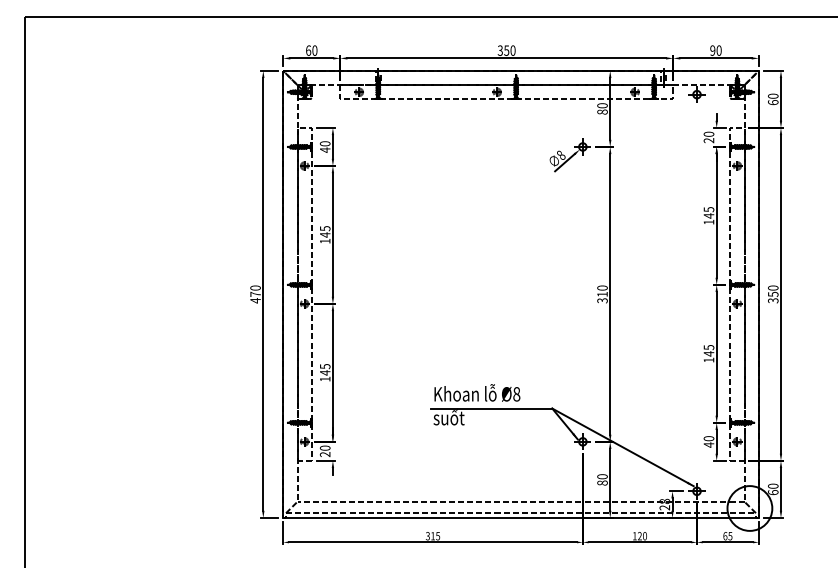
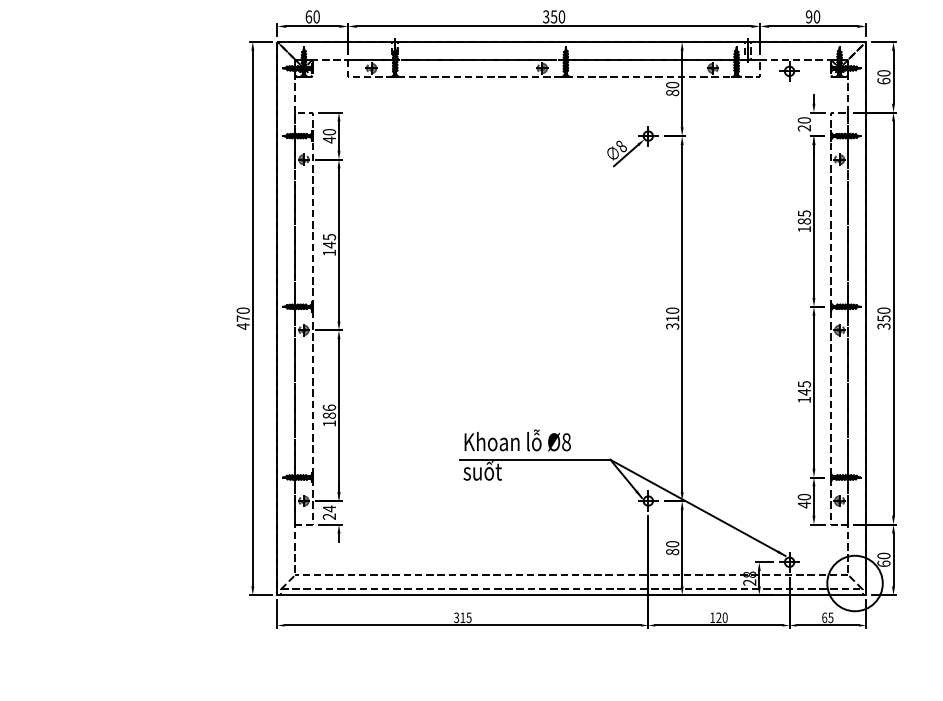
text: (708, 215) -> (803, 220), 145 -> 185
text: (324, 369) -> (328, 411), 145 -> 186
text: (324, 447) -> (328, 508), 20 -> 24

